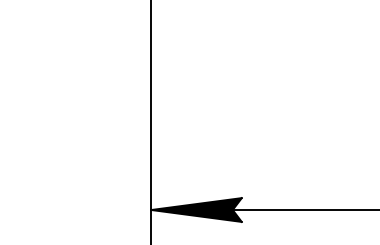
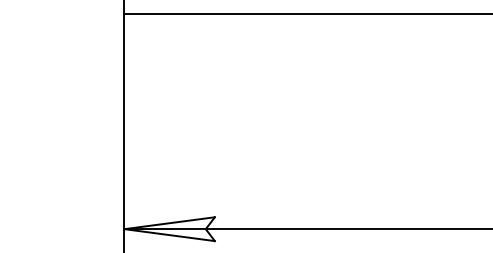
fill: (196, 210) -> (169, 229), removed

